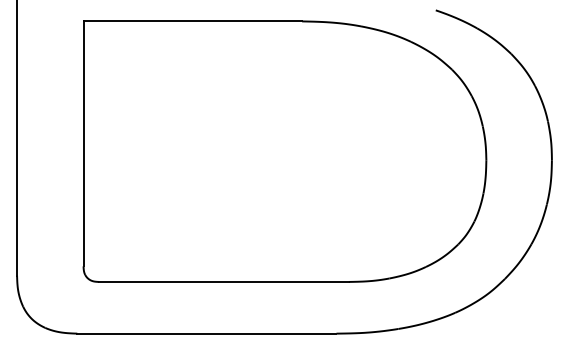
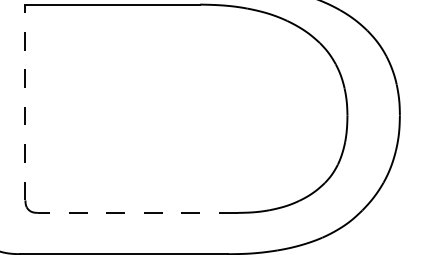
line: (83, 143) -> (25, 102), solid -> dashed
line: (224, 281) -> (138, 212), solid -> dashed

